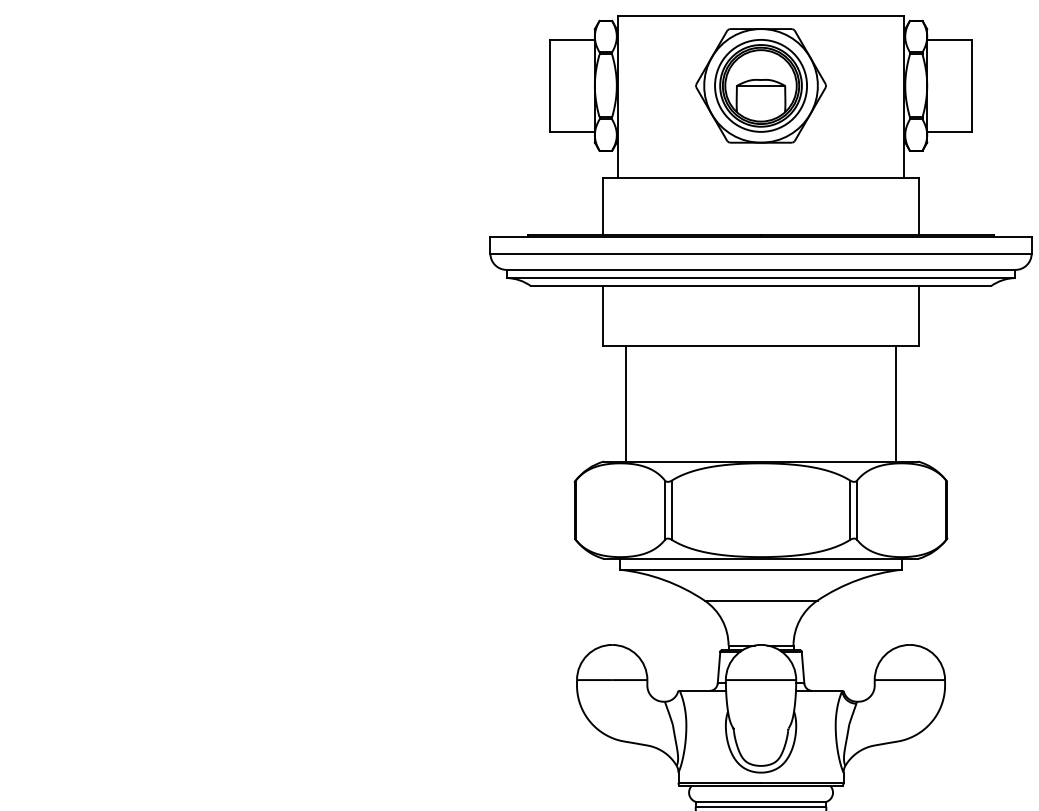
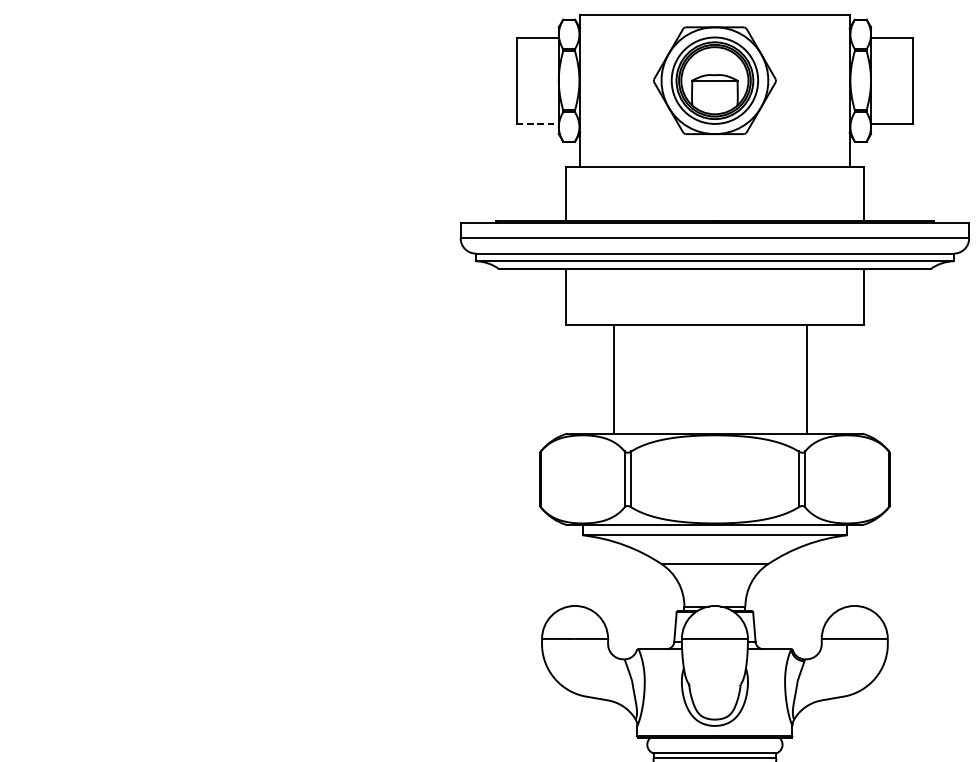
line: (572, 131) -> (537, 123), solid -> dashed
line: (626, 403) -> (613, 379), moved
line: (895, 403) -> (806, 379), moved

